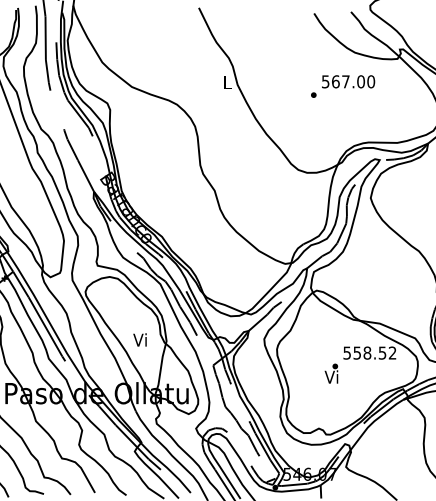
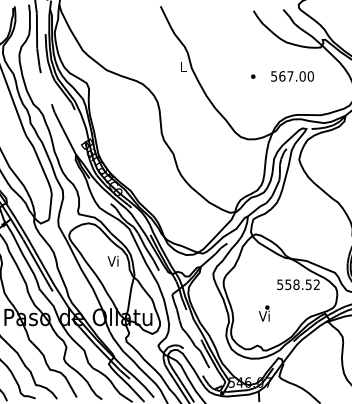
text: (348, 81) -> (292, 76), moved
text: (139, 339) -> (112, 260), moved
text: (331, 373) -> (264, 313), moved

